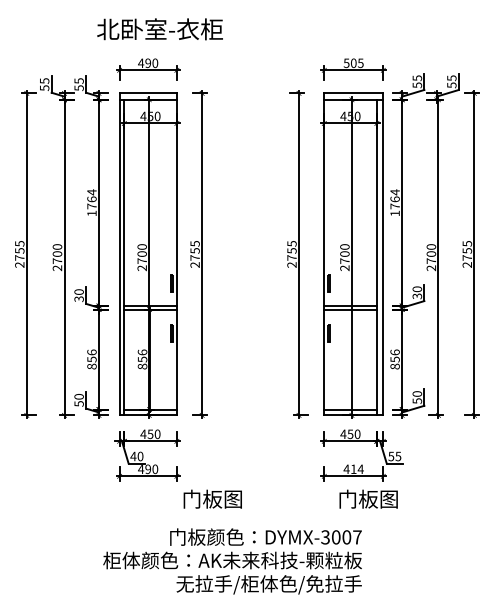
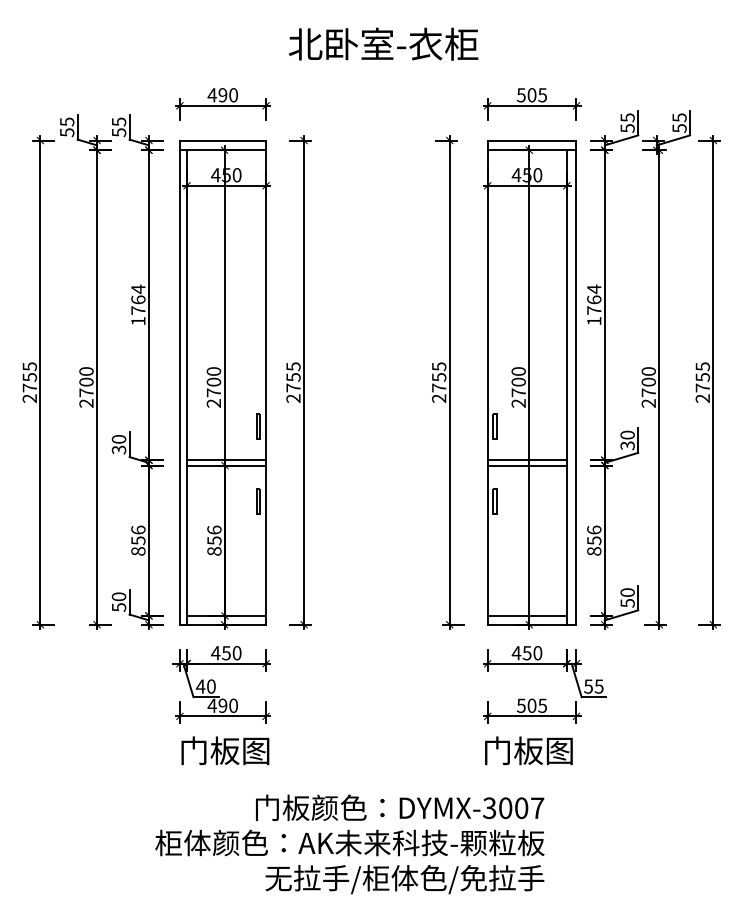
text: (159, 29) -> (382, 44), moved
text: (353, 469) -> (531, 706), 414 -> 505
text: (212, 498) -> (224, 749), moved
text: (368, 498) -> (528, 749), moved

